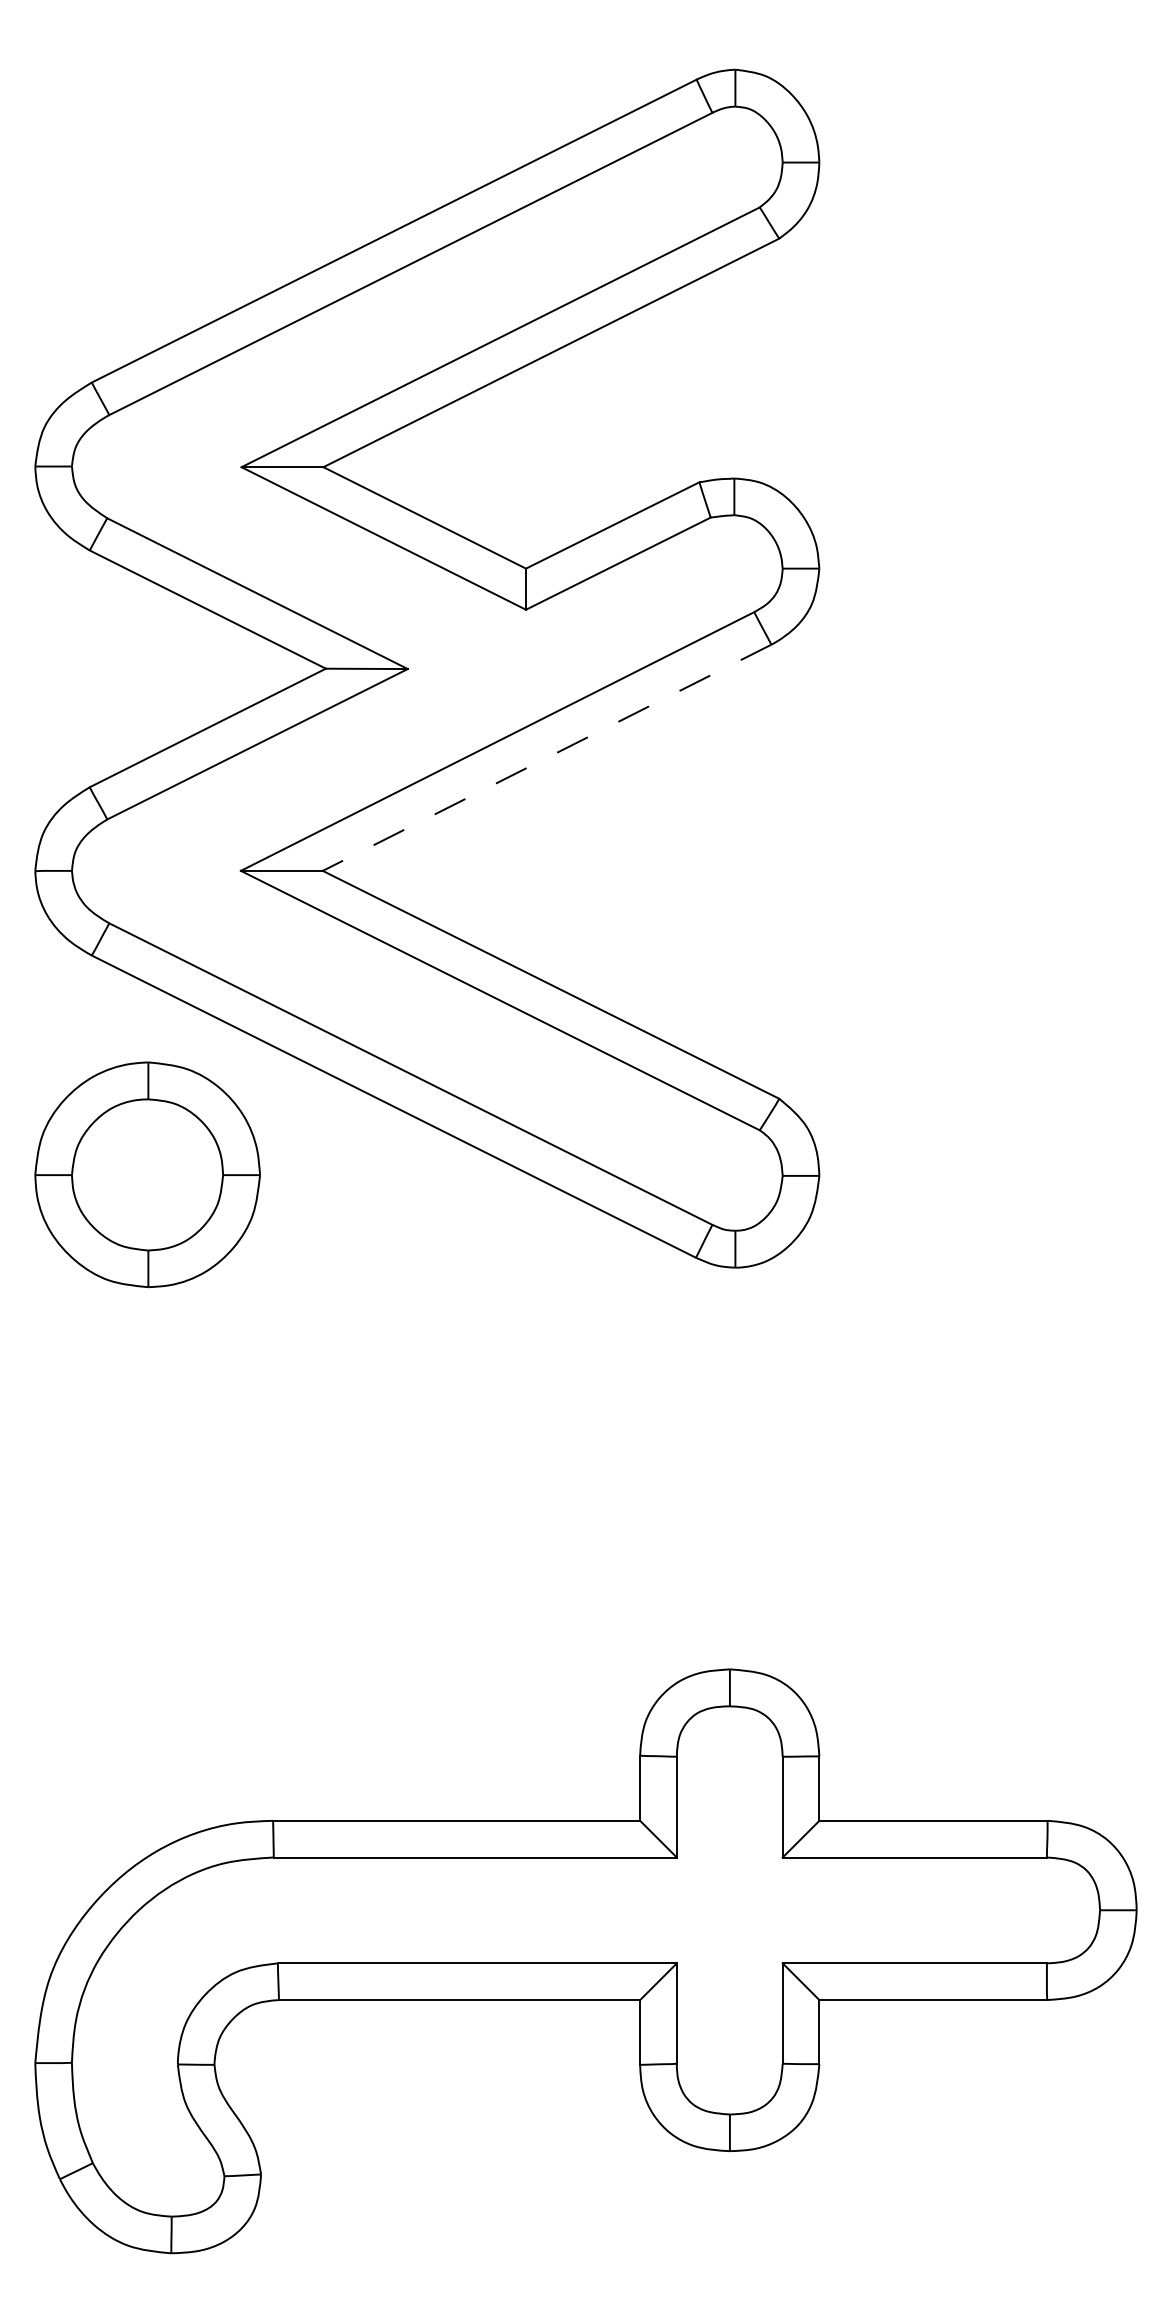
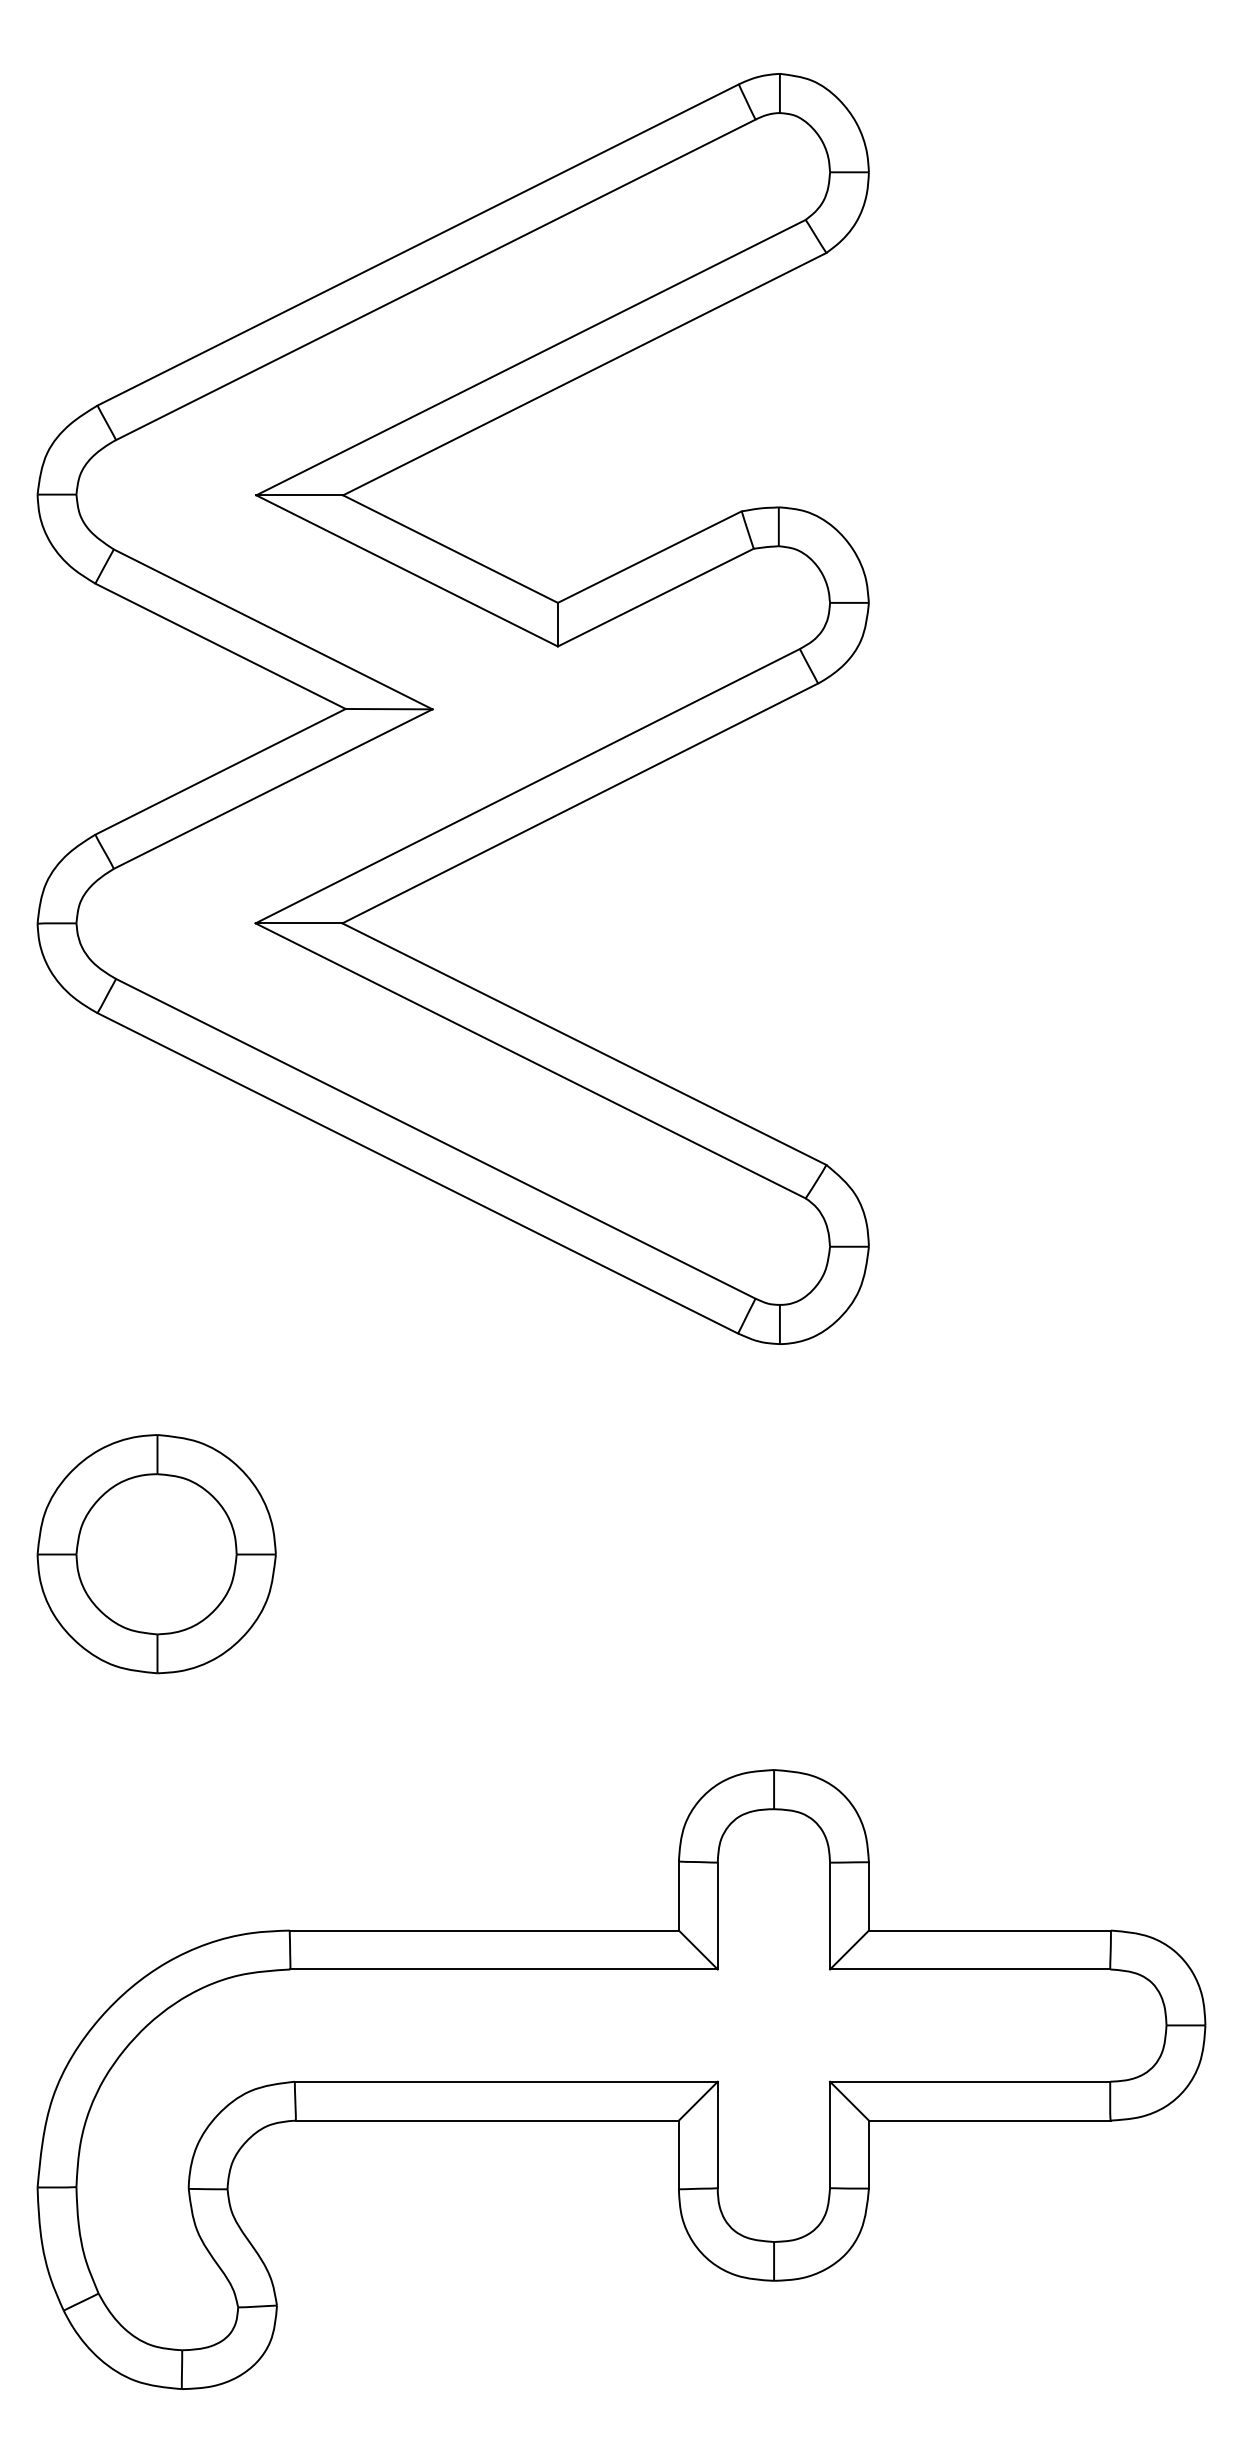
line: (546, 758) -> (579, 804), dashed -> solid
part: (147, 1174) -> (156, 1553), moved

